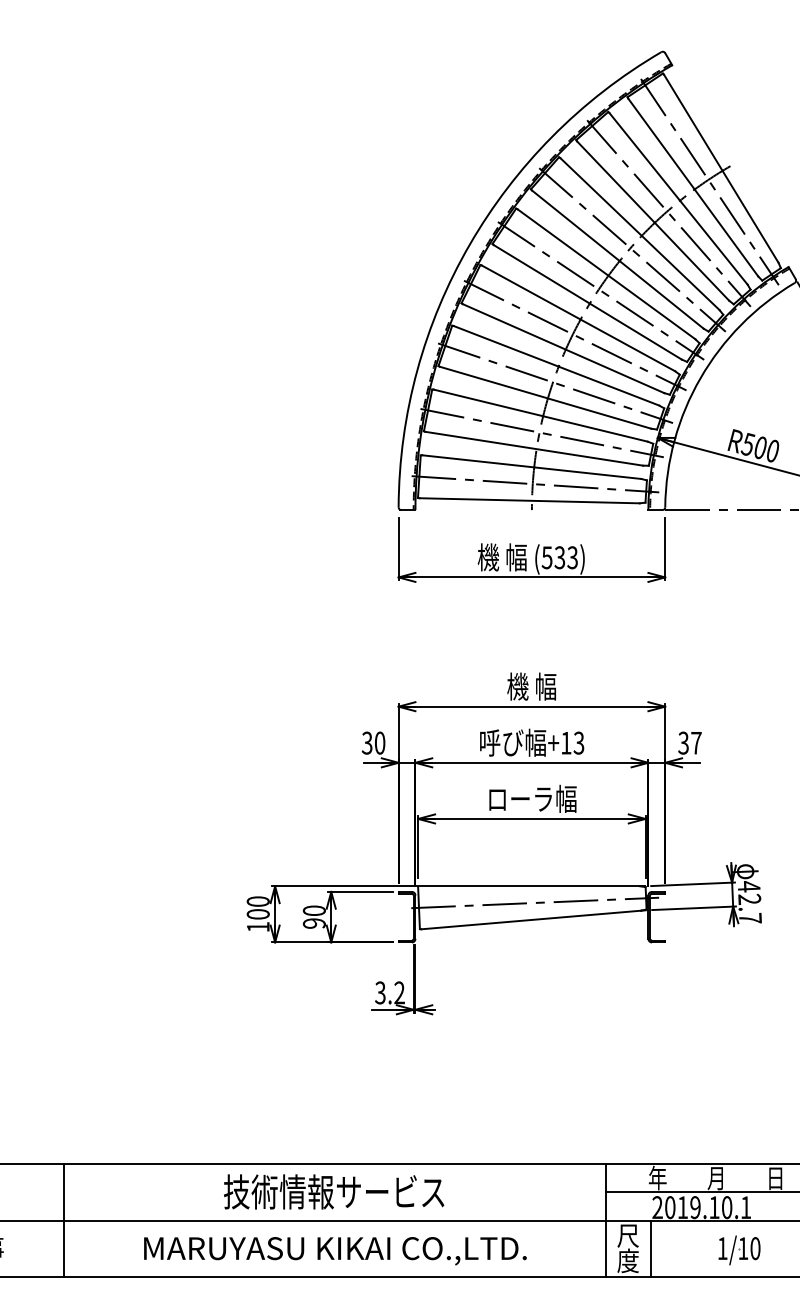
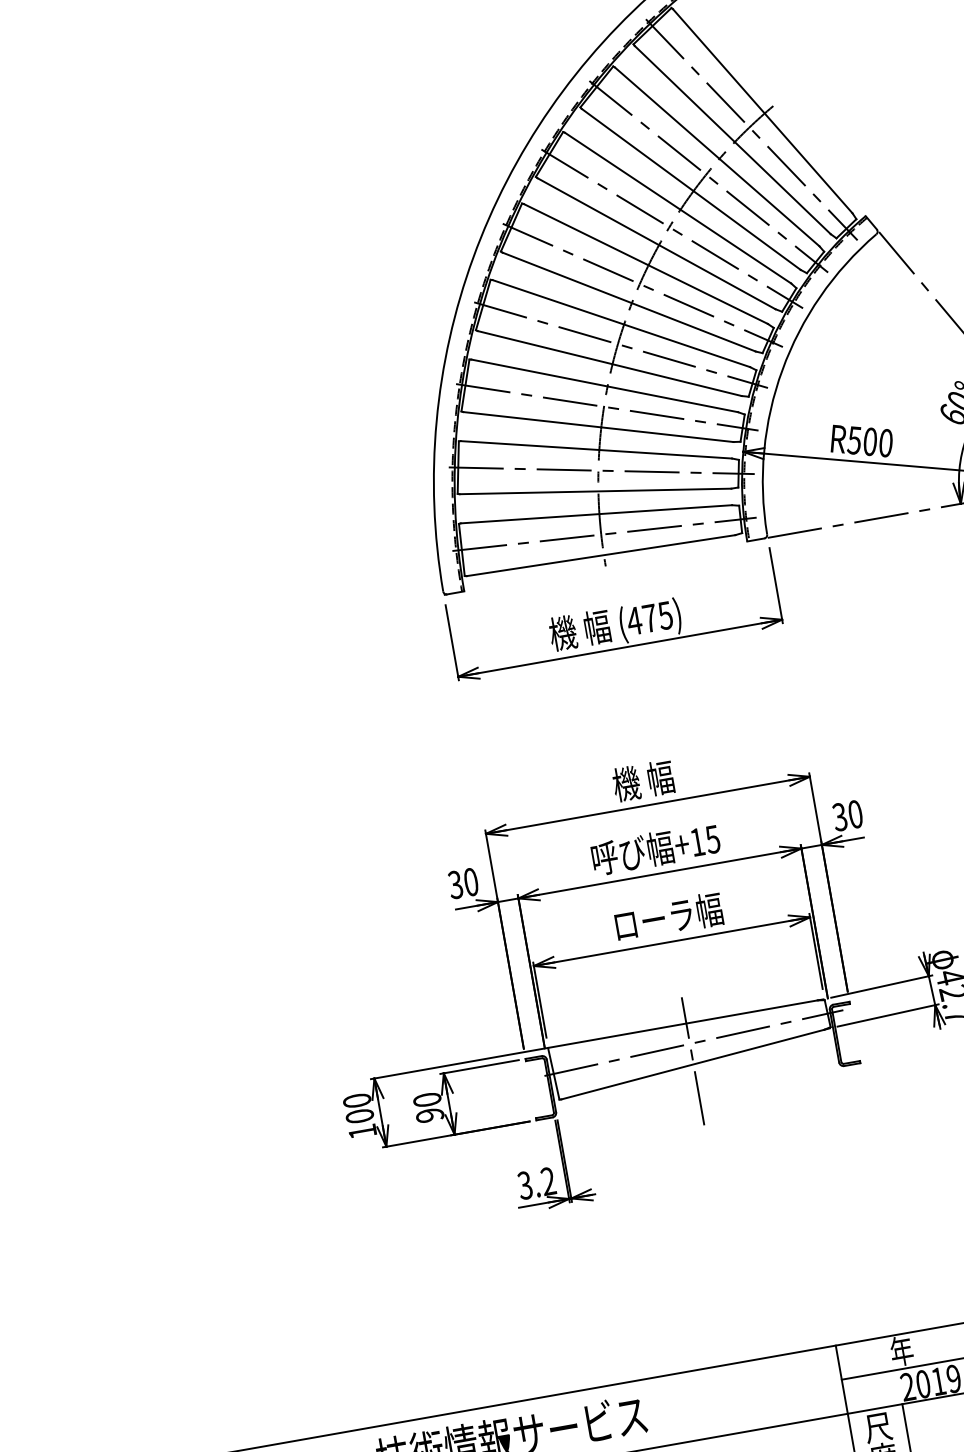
text: (559, 557) -> (649, 618), (533) -> (475)
text: (579, 742) -> (713, 838), +13 -> +15
text: (696, 742) -> (855, 813), 37 -> 30
line: (531, 917) -> (692, 1061), added

